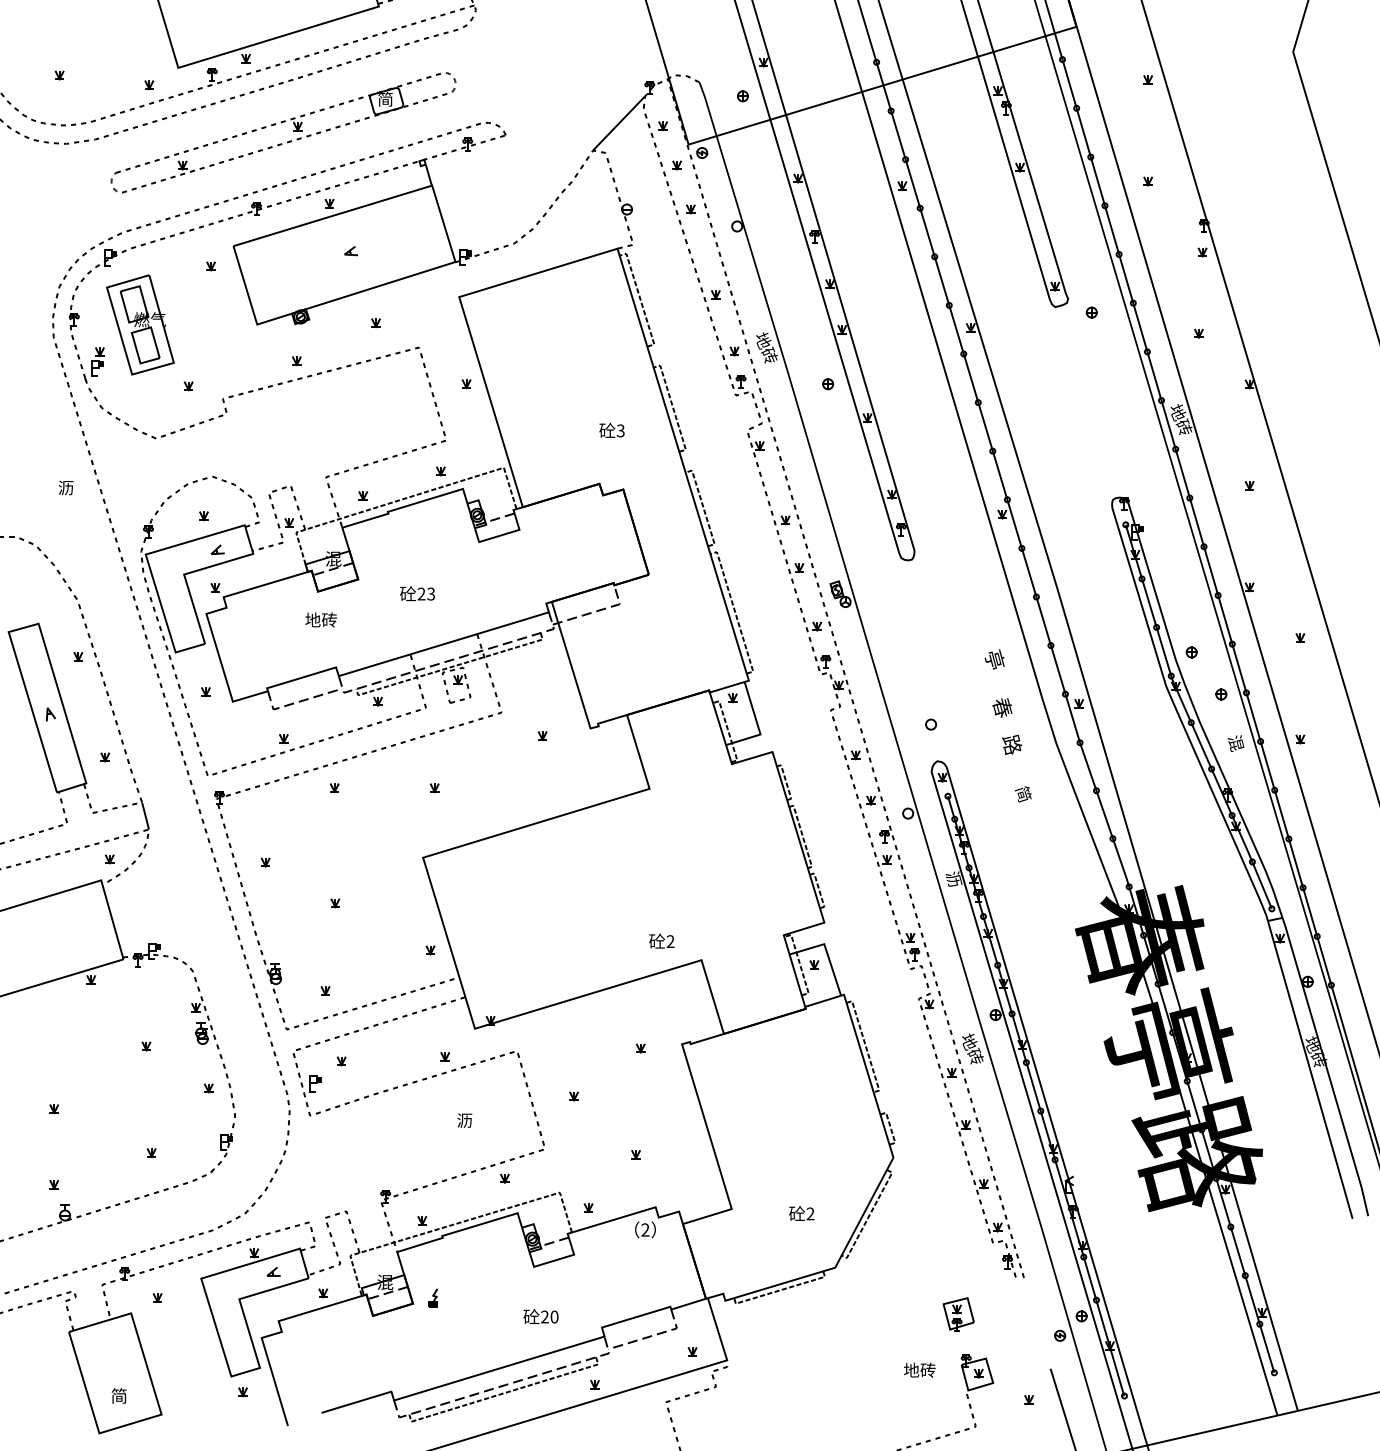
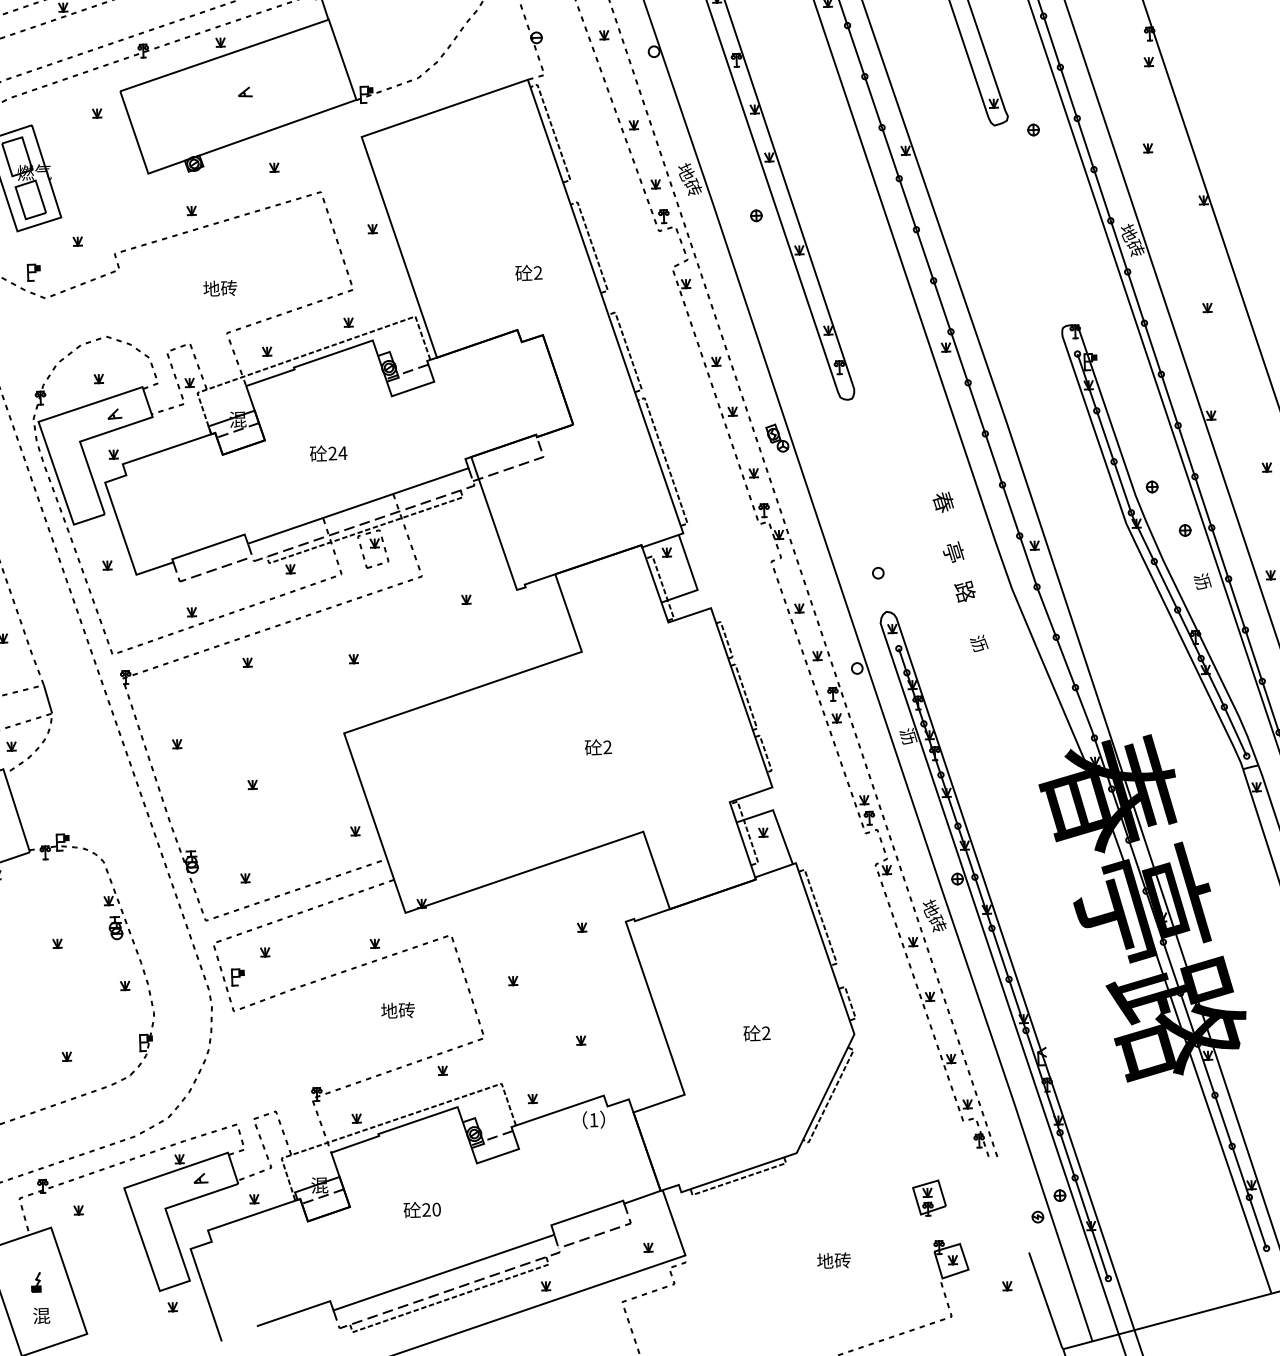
part: (146, 413) -> (34, 272), added
text: (620, 431) -> (537, 273), 3 -> 2
text: (430, 593) -> (342, 452), 23 -> 24
text: (321, 619) -> (220, 287), moved
text: (994, 659) -> (943, 501), 亭 -> 春
text: (1002, 707) -> (953, 552), 春 -> 亭
text: (1235, 743) -> (1202, 581), 混 -> 沥
text: (1023, 794) -> (978, 643), 简 -> 沥
text: (661, 940) -> (597, 746), moved
text: (464, 1119) -> (397, 1009), 沥 -> 地砖
text: (801, 1213) -> (756, 1033), moved
text: (645, 1229) -> (593, 1119), 2 -> 1
part: (432, 1297) -> (35, 1281), moved
text: (540, 1316) -> (421, 1209), moved
text: (919, 1369) -> (833, 1260), moved
text: (119, 1395) -> (41, 1315), 简 -> 混

